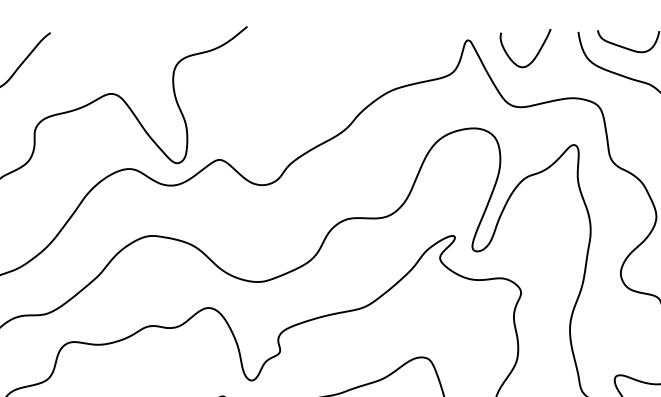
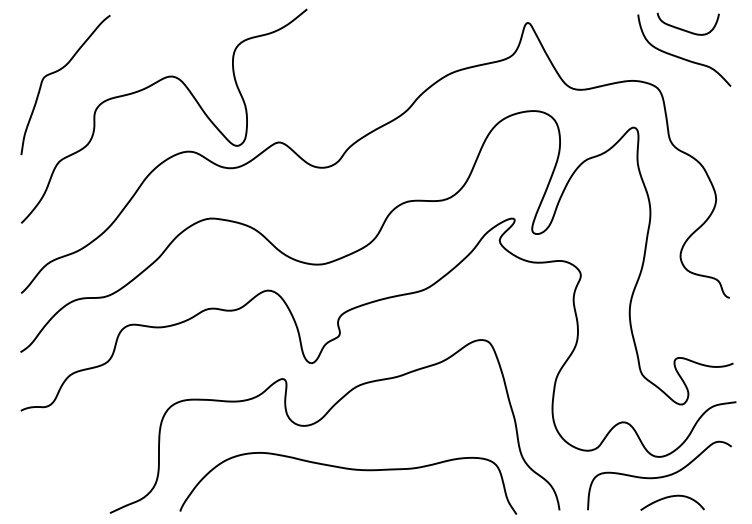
curve: (536, 53) -> (596, 36), removed

